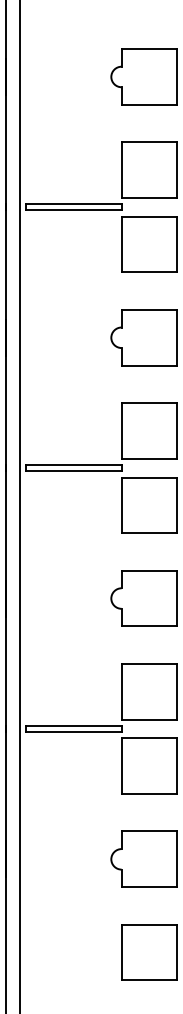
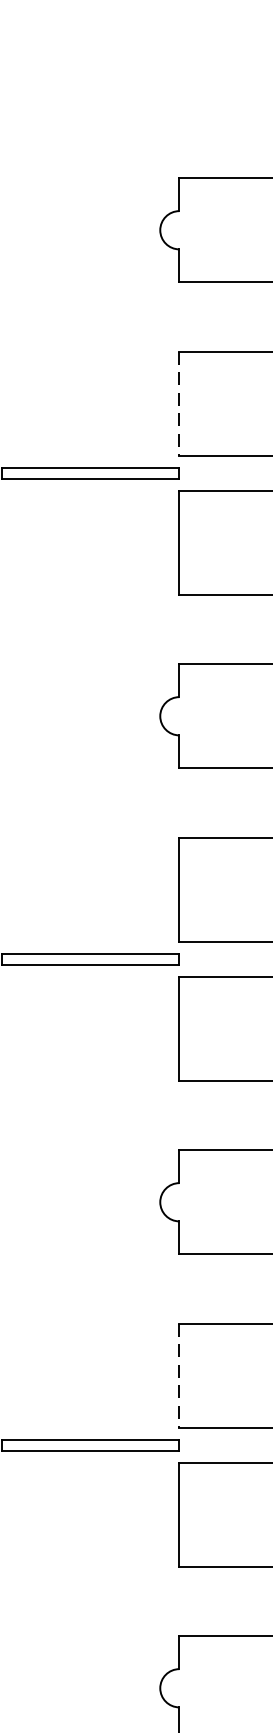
line: (121, 170) -> (179, 404), solid -> dashed
line: (121, 691) -> (179, 1375), solid -> dashed

